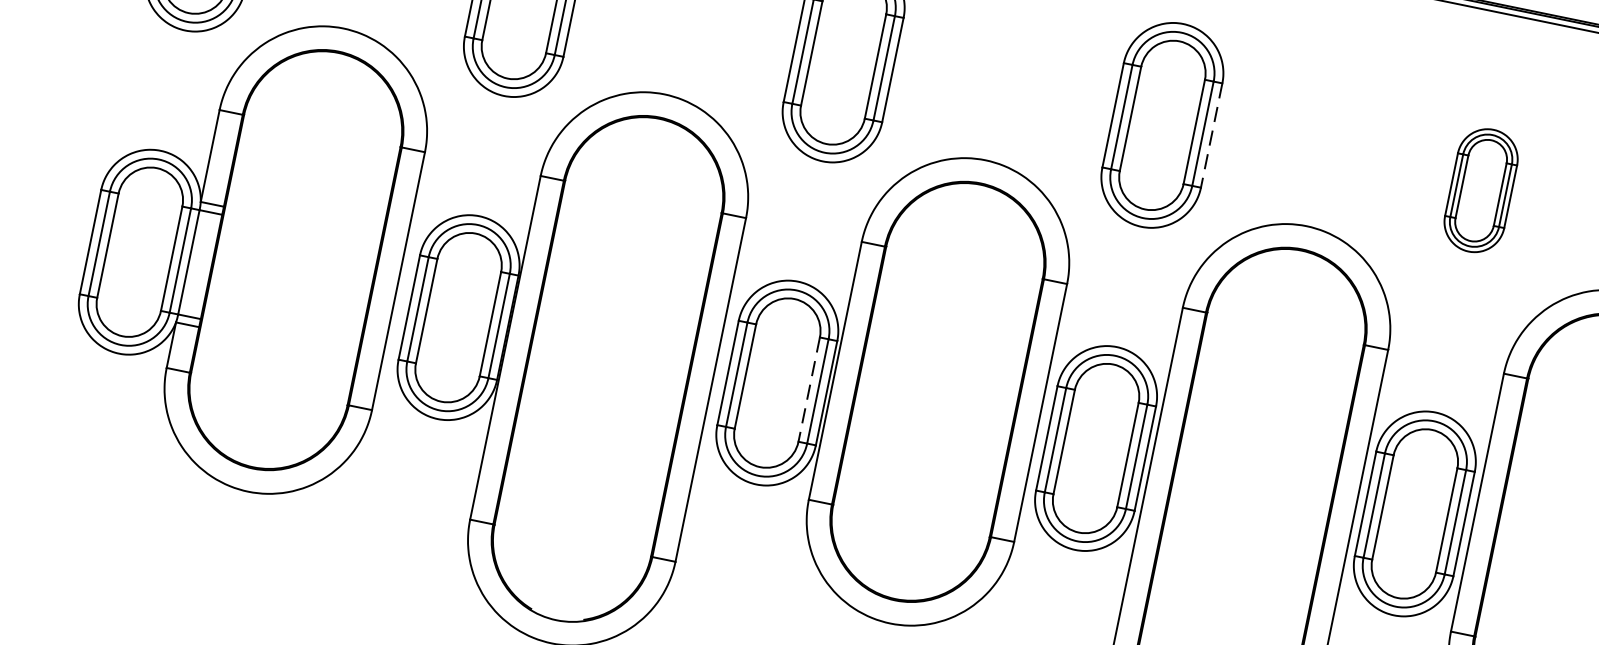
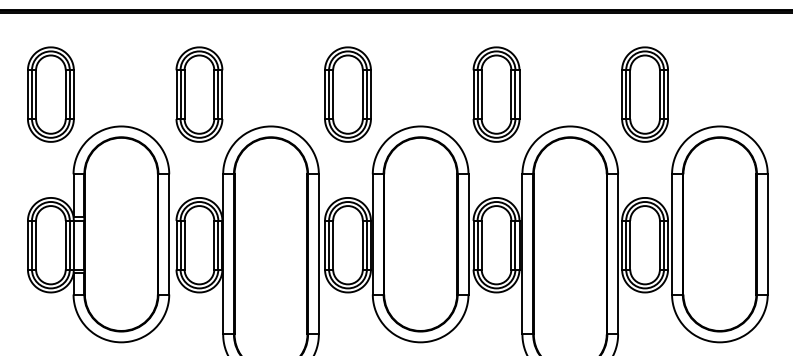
line: (1211, 137) -> (519, 95), dashed -> solid
part: (1479, 190) -> (644, 94), size x1.67
line: (808, 390) -> (362, 245), dashed -> solid

